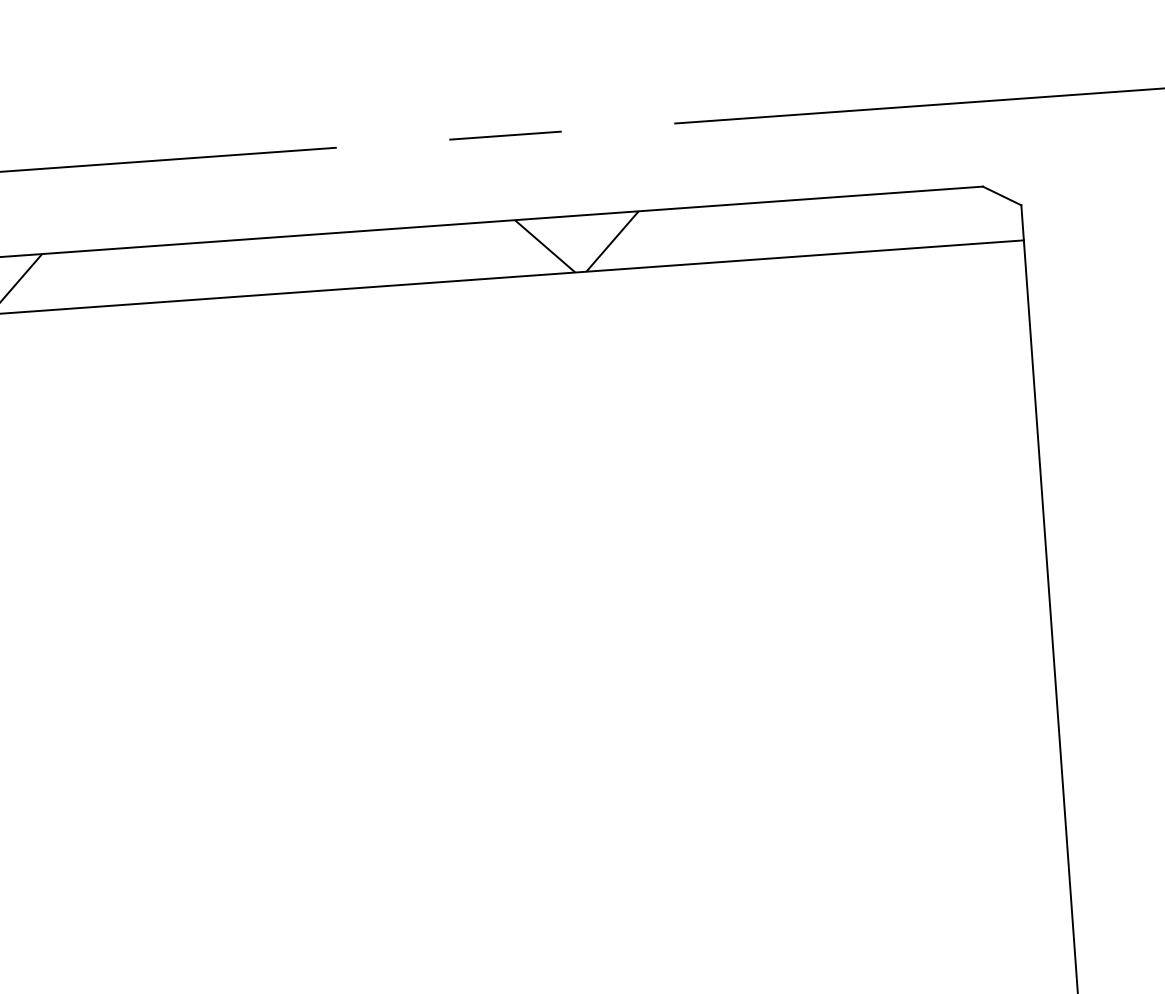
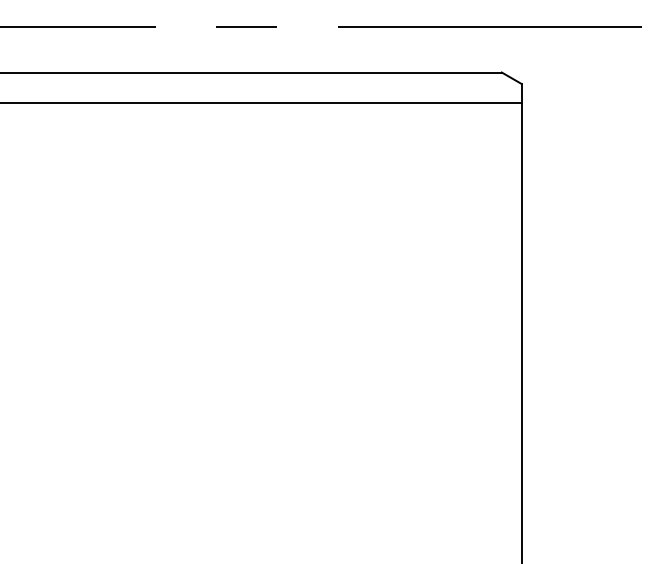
hatch: (577, 243) -> (281, 87), removed

